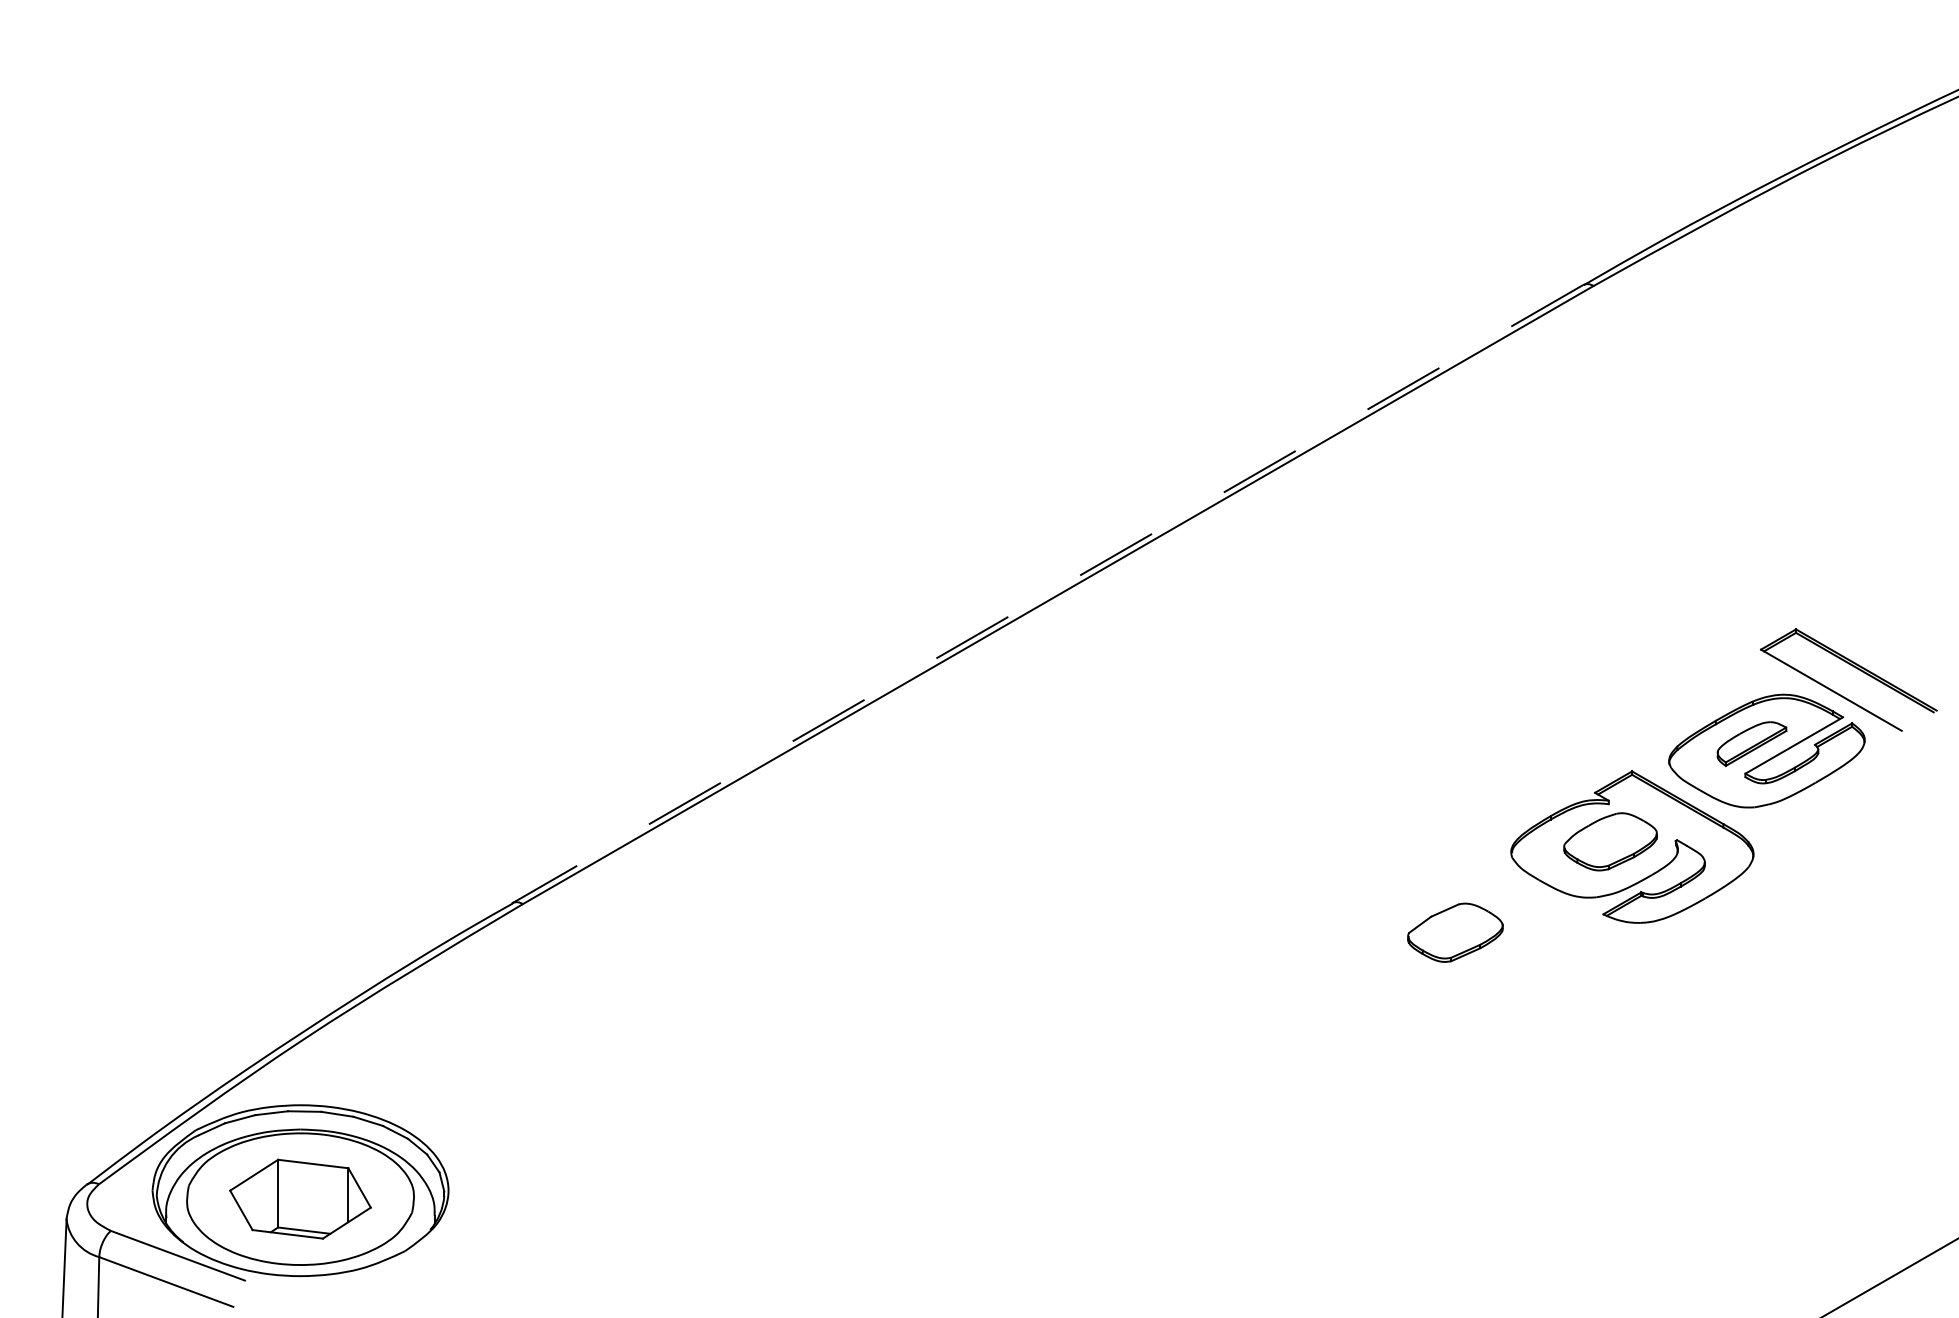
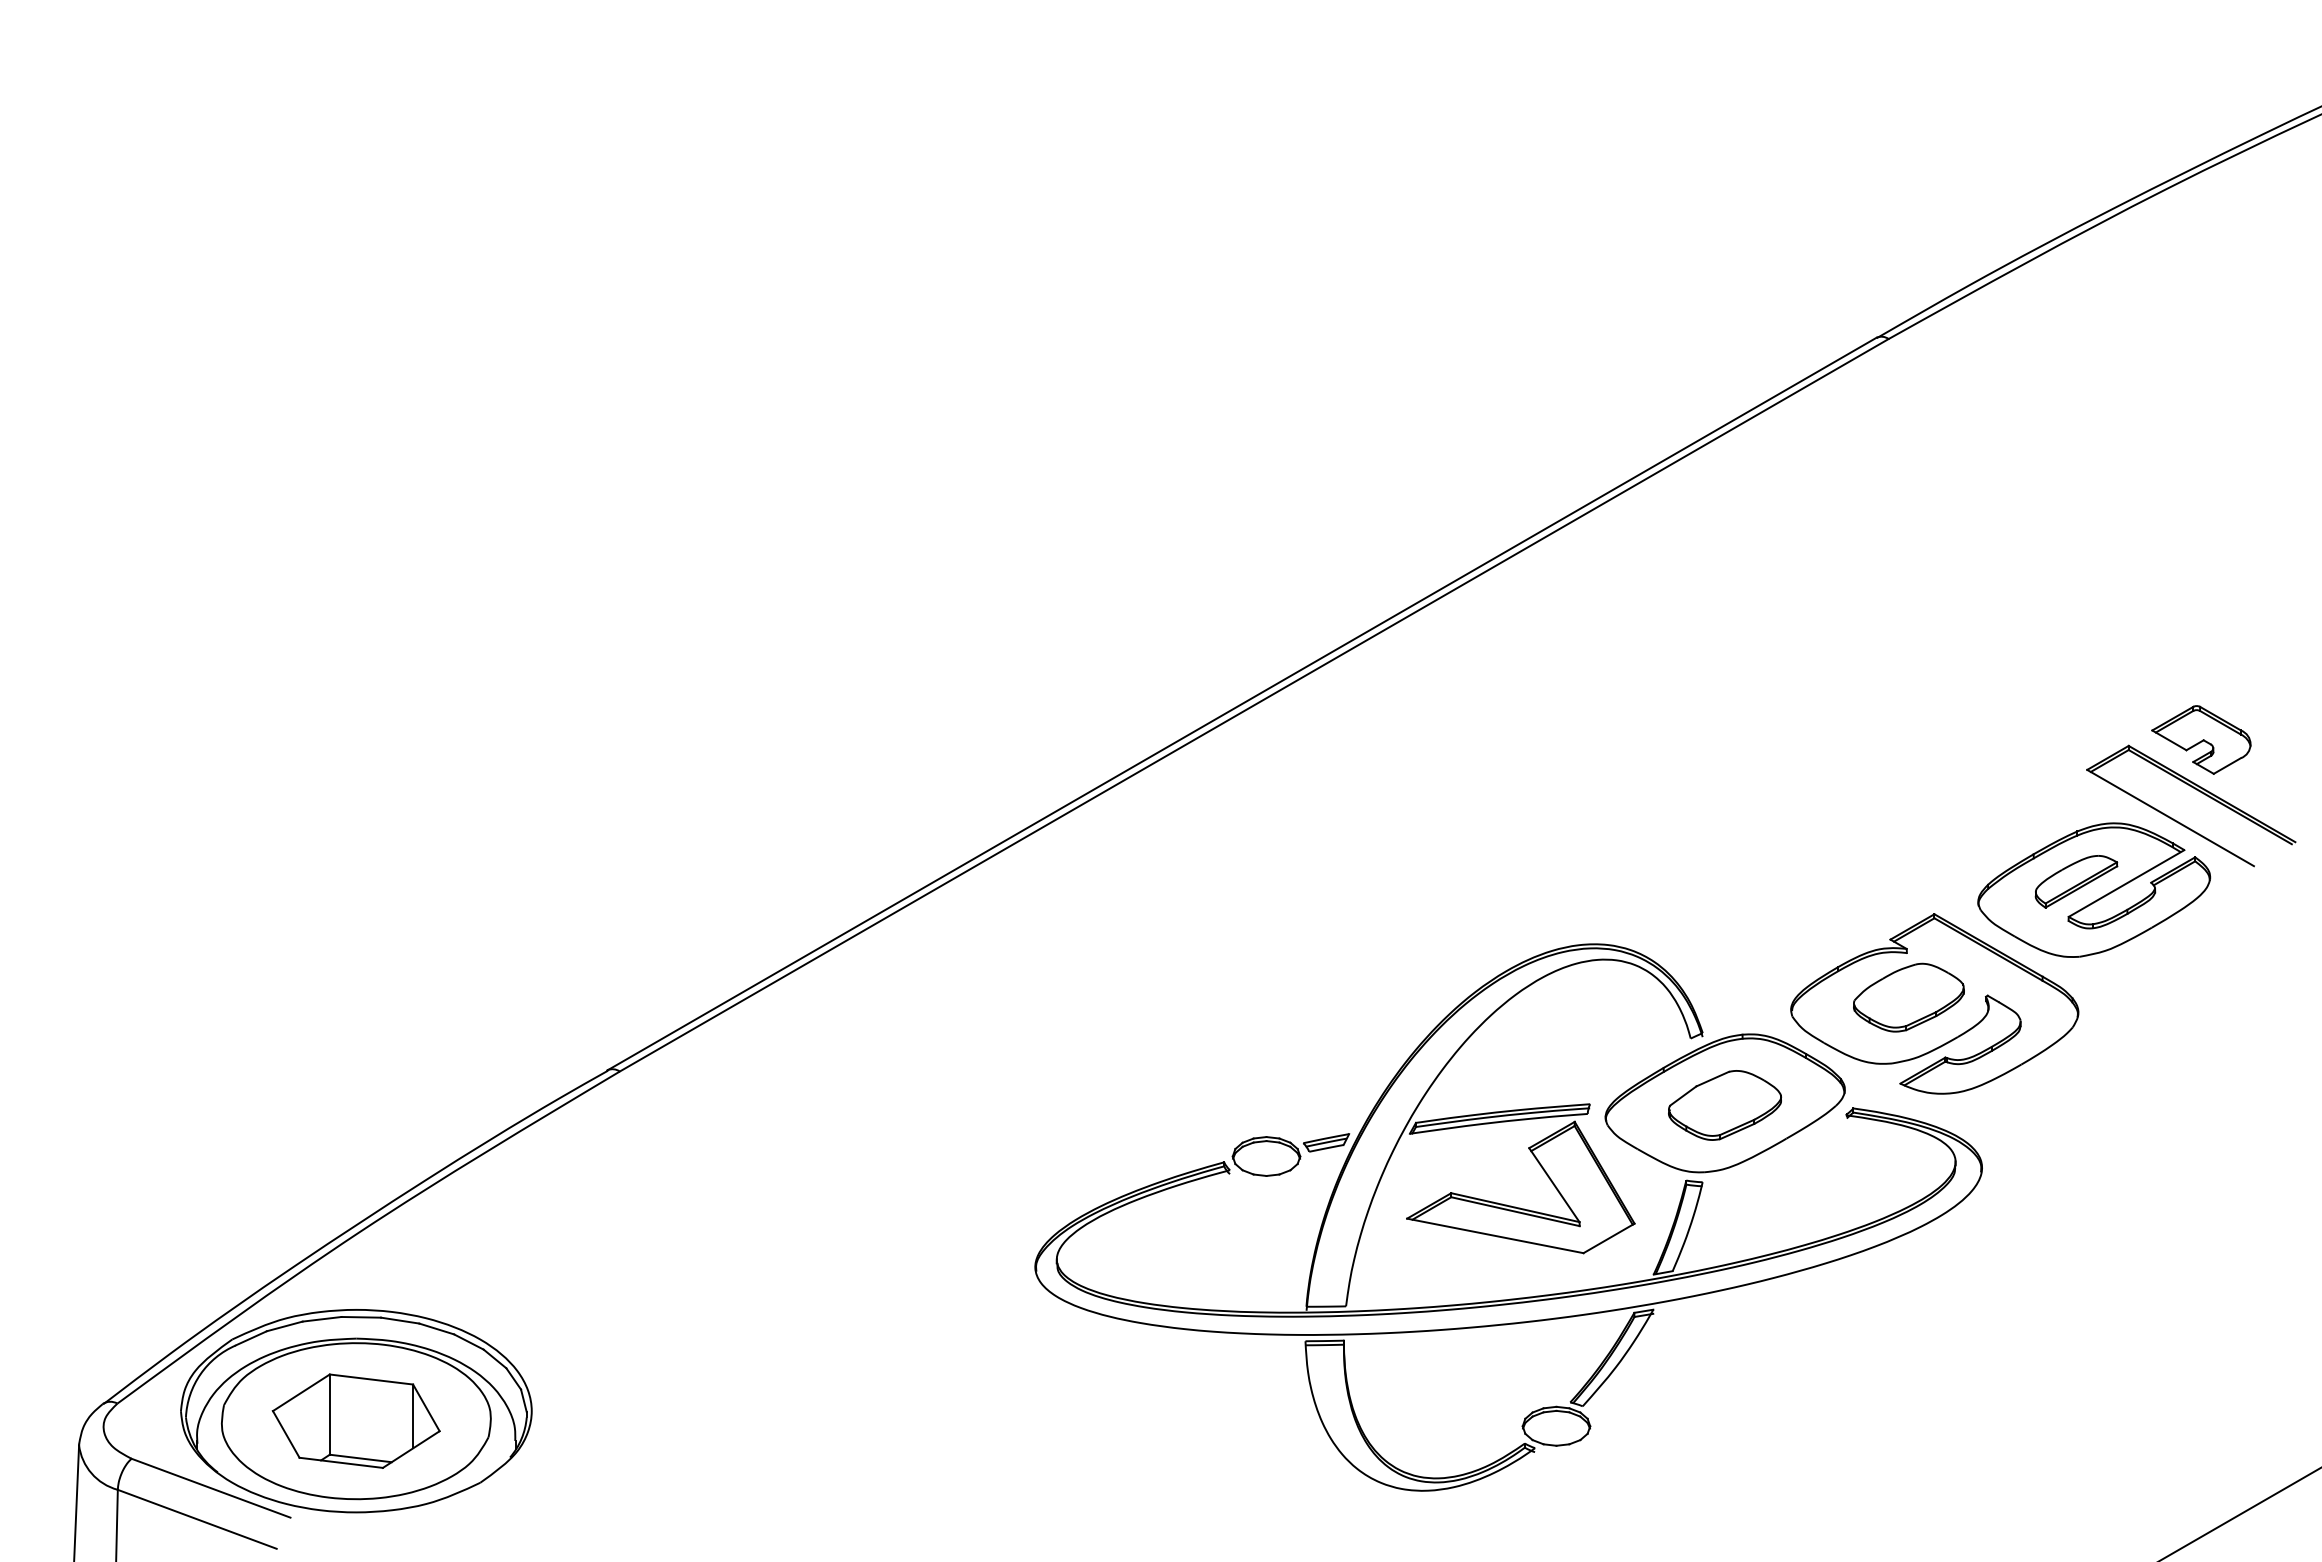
line: (1047, 594) -> (1241, 704), dashed -> solid
part: (1857, 623) -> (2201, 739), added
part: (1272, 1027) -> (1508, 1217), added

